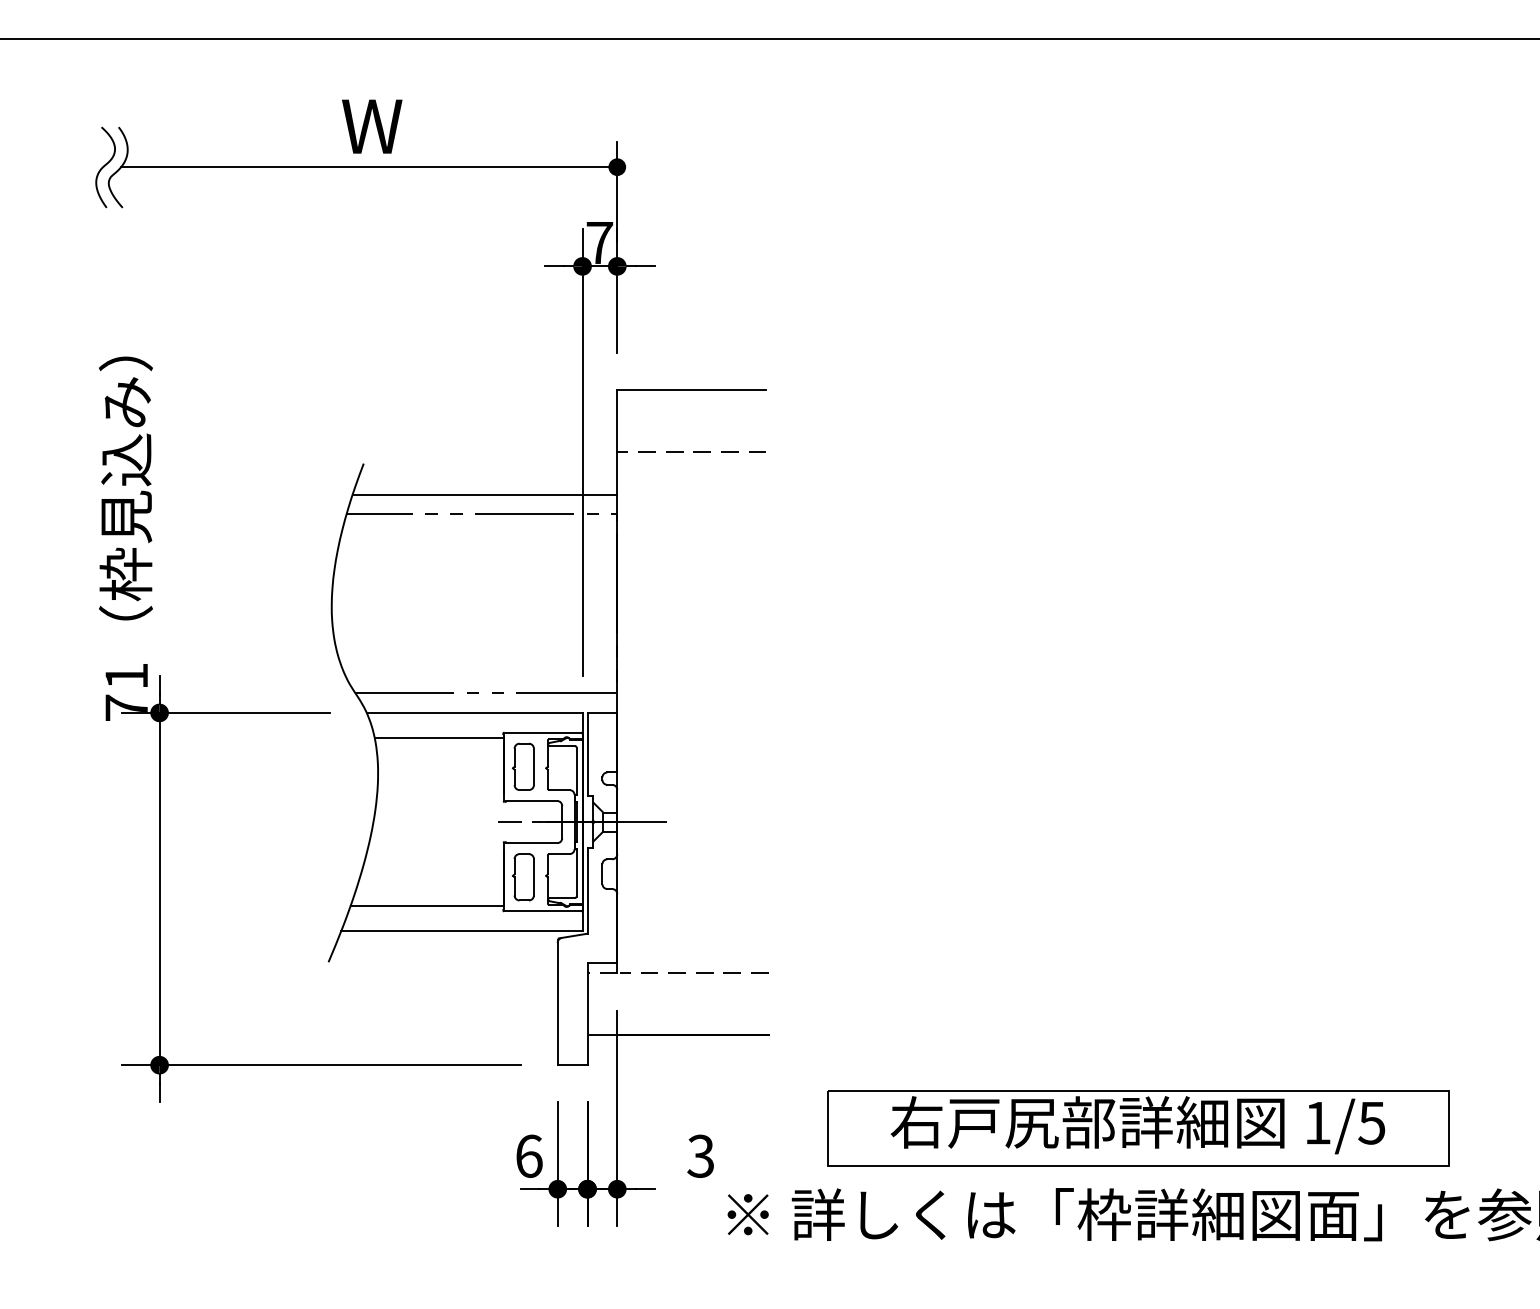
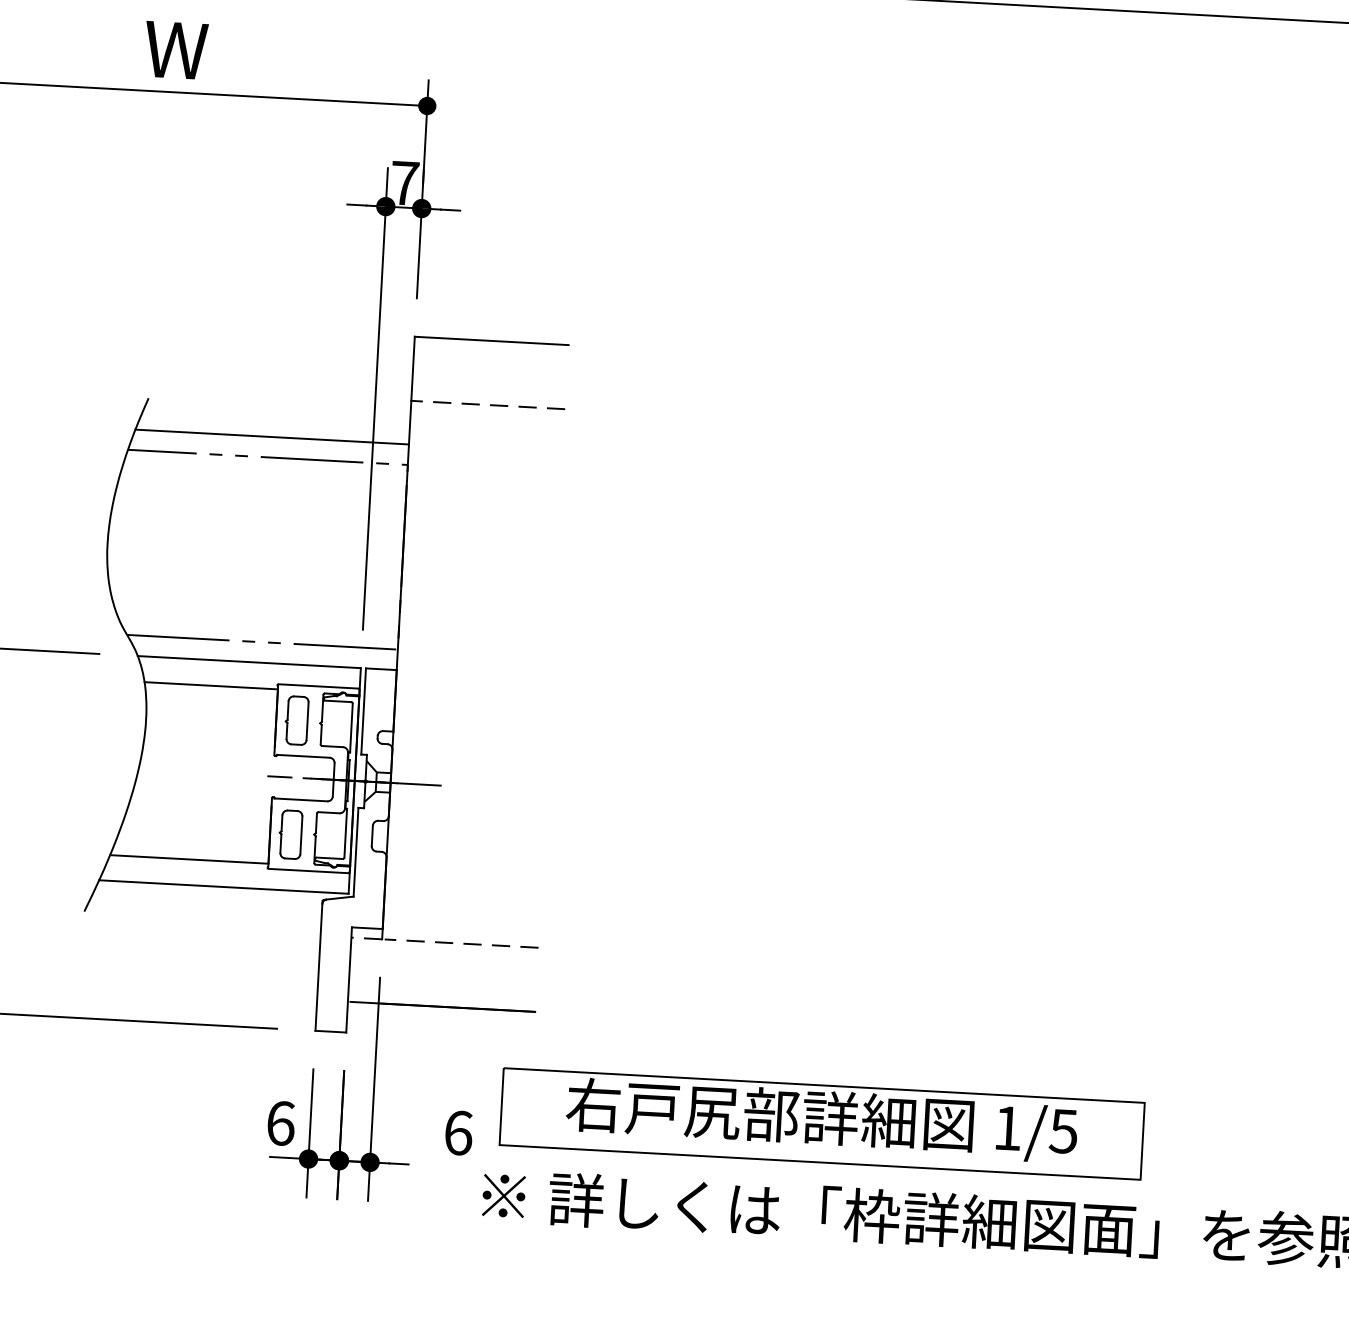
part: (1138, 1128) -> (822, 1123), moved
text: (700, 1155) -> (457, 1132), 3 -> 6

